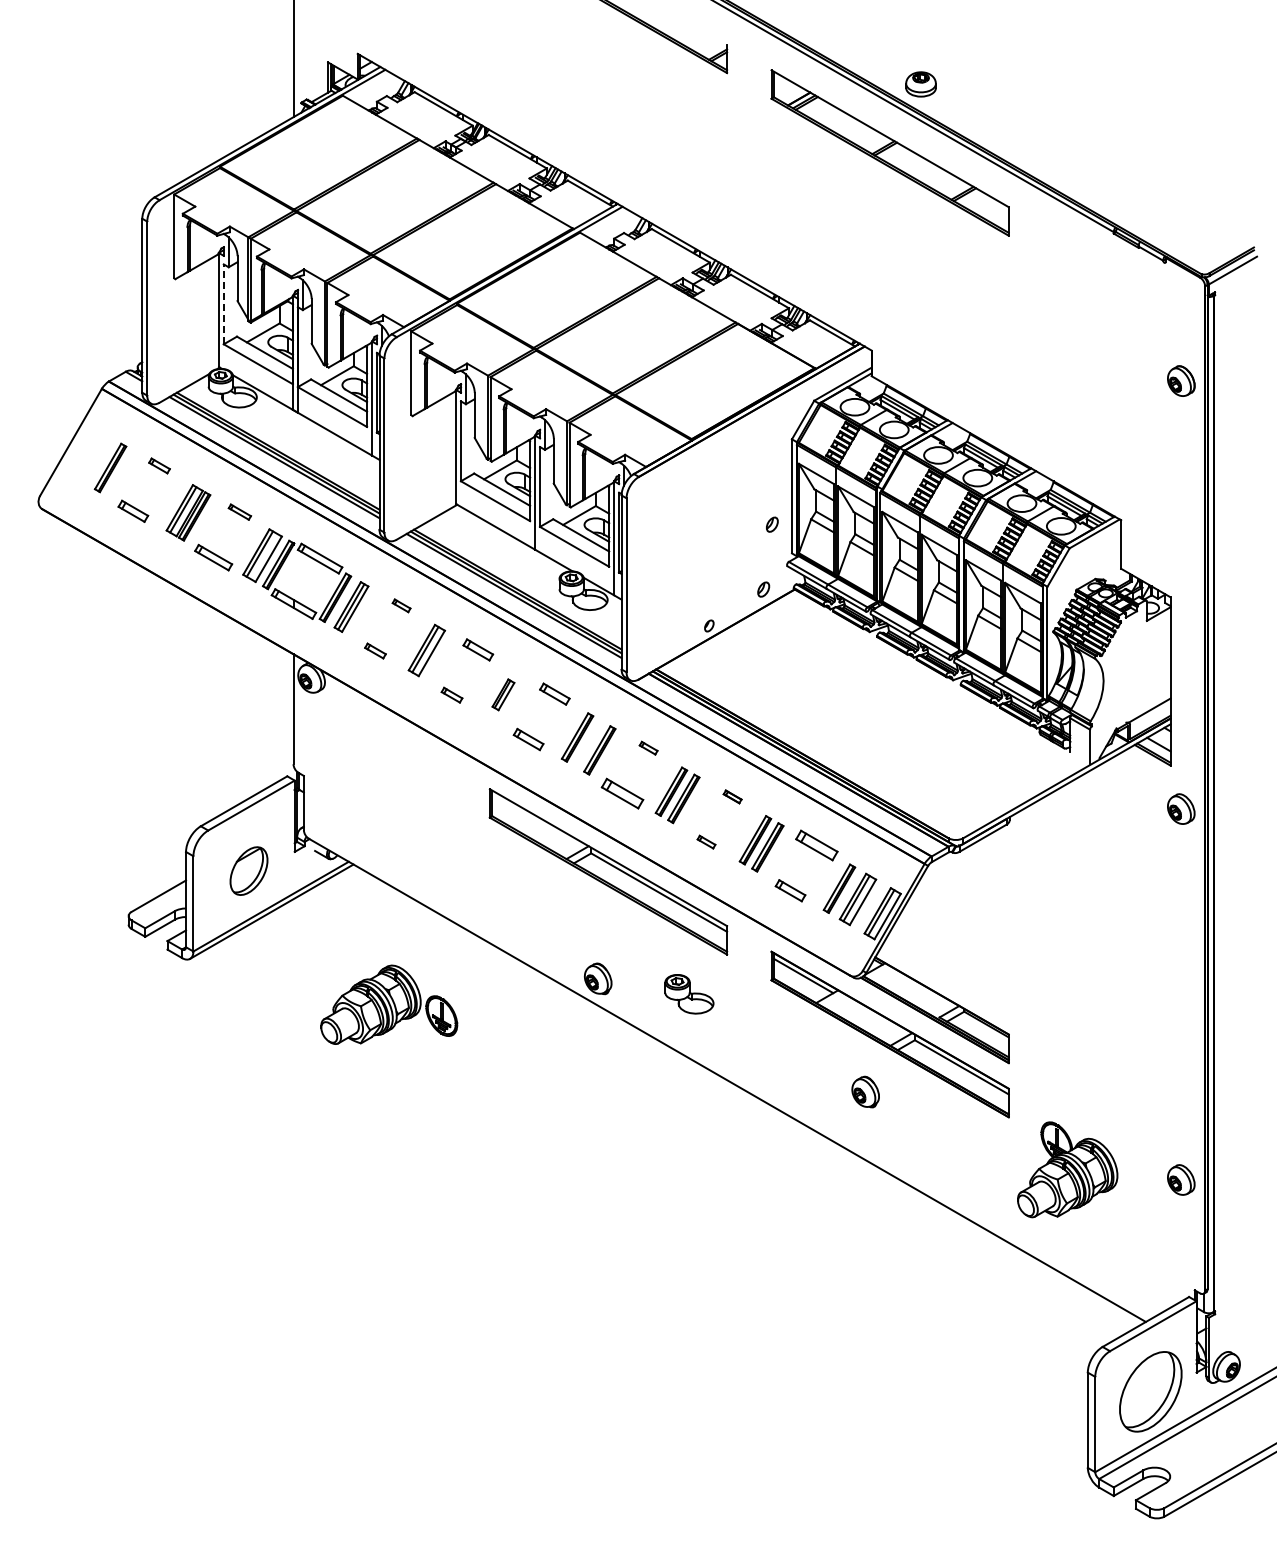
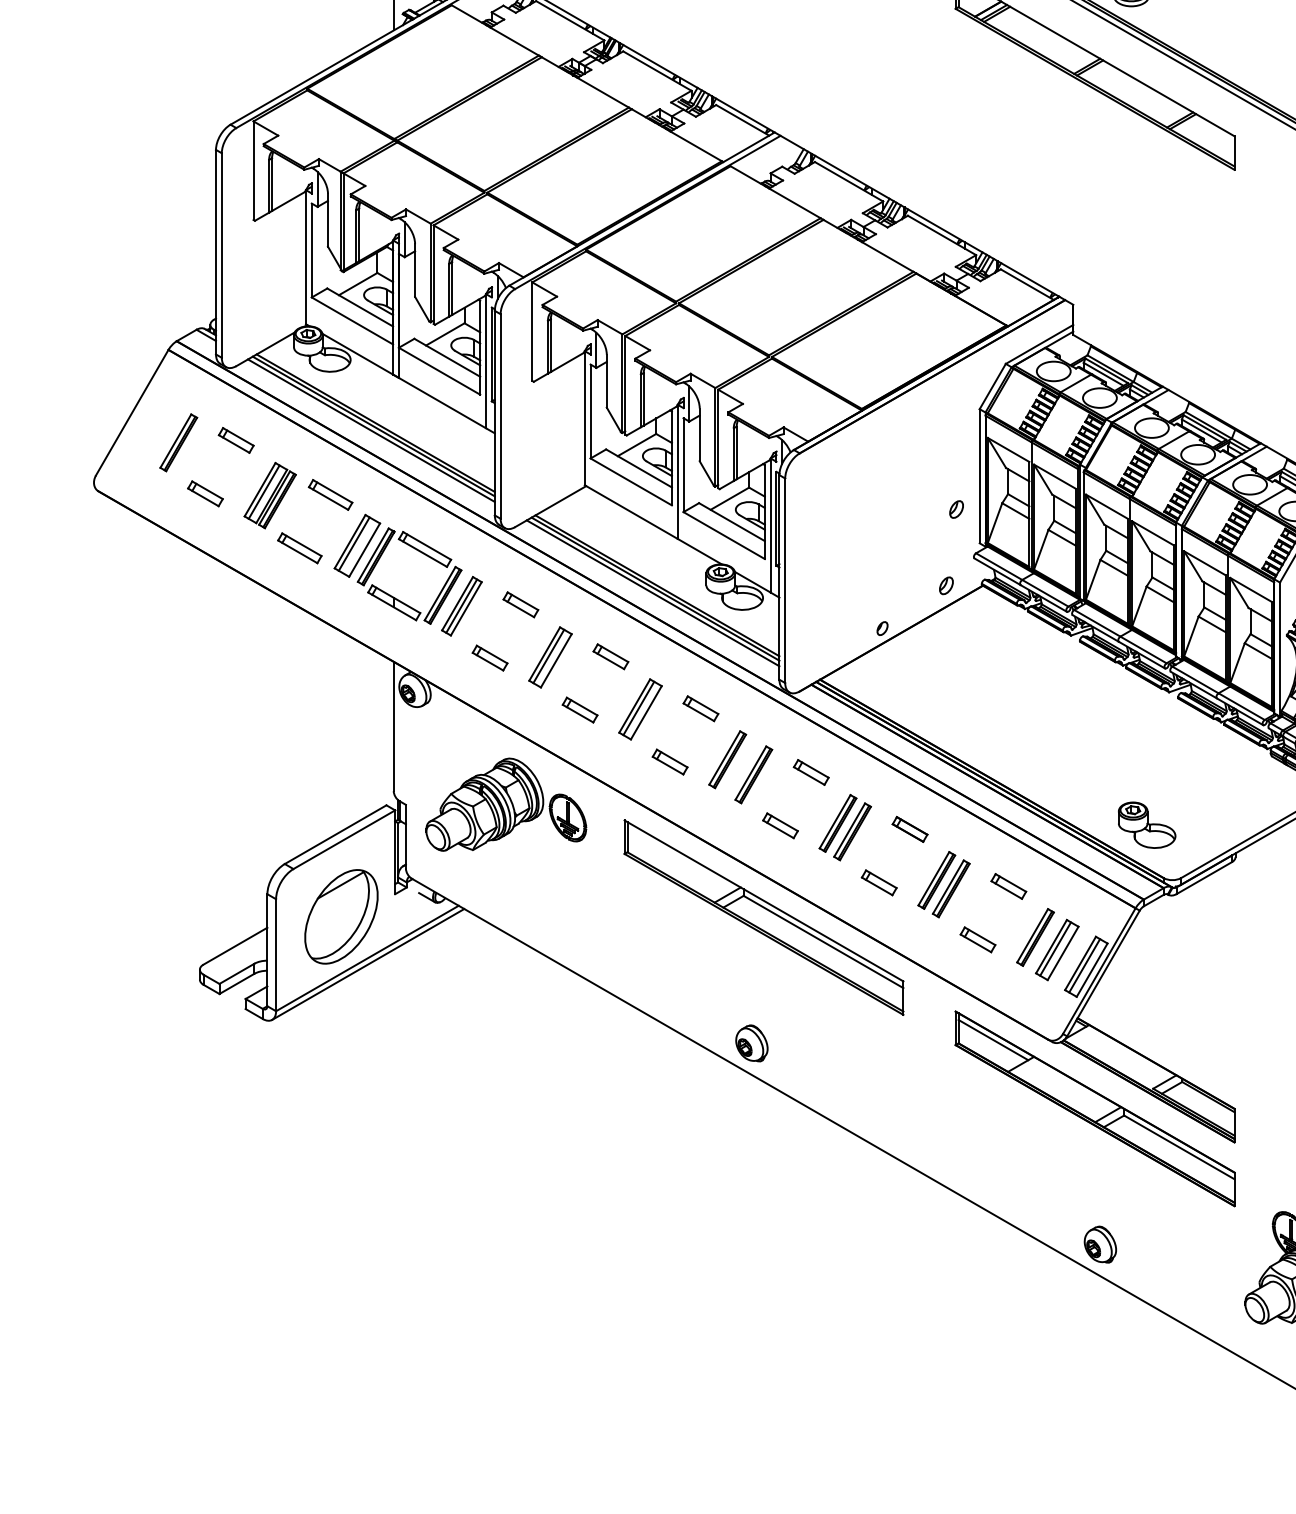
line: (223, 304) -> (311, 250), dashed -> solid
part: (159, 465) -> (236, 439), size x1.43
part: (239, 511) -> (330, 494), size x1.67
part: (401, 605) -> (520, 604), size x1.67
part: (375, 650) -> (490, 657), size x1.43
part: (451, 694) -> (579, 709), size x1.43
part: (503, 694) -> (640, 709), size x1.67
part: (648, 747) -> (811, 771), size x1.67
part: (622, 793) -> (780, 825), size x0.71
part: (732, 796) -> (909, 829), size x1.67
part: (706, 841) -> (879, 881), size x1.67
part: (816, 844) -> (1008, 885), size x0.71
part: (248, 870) -> (340, 916), size x1.67
part: (689, 994) -> (1147, 825), moved
part: (389, 1004) -> (506, 804), moved
part: (865, 1091) -> (1100, 1243), moved

